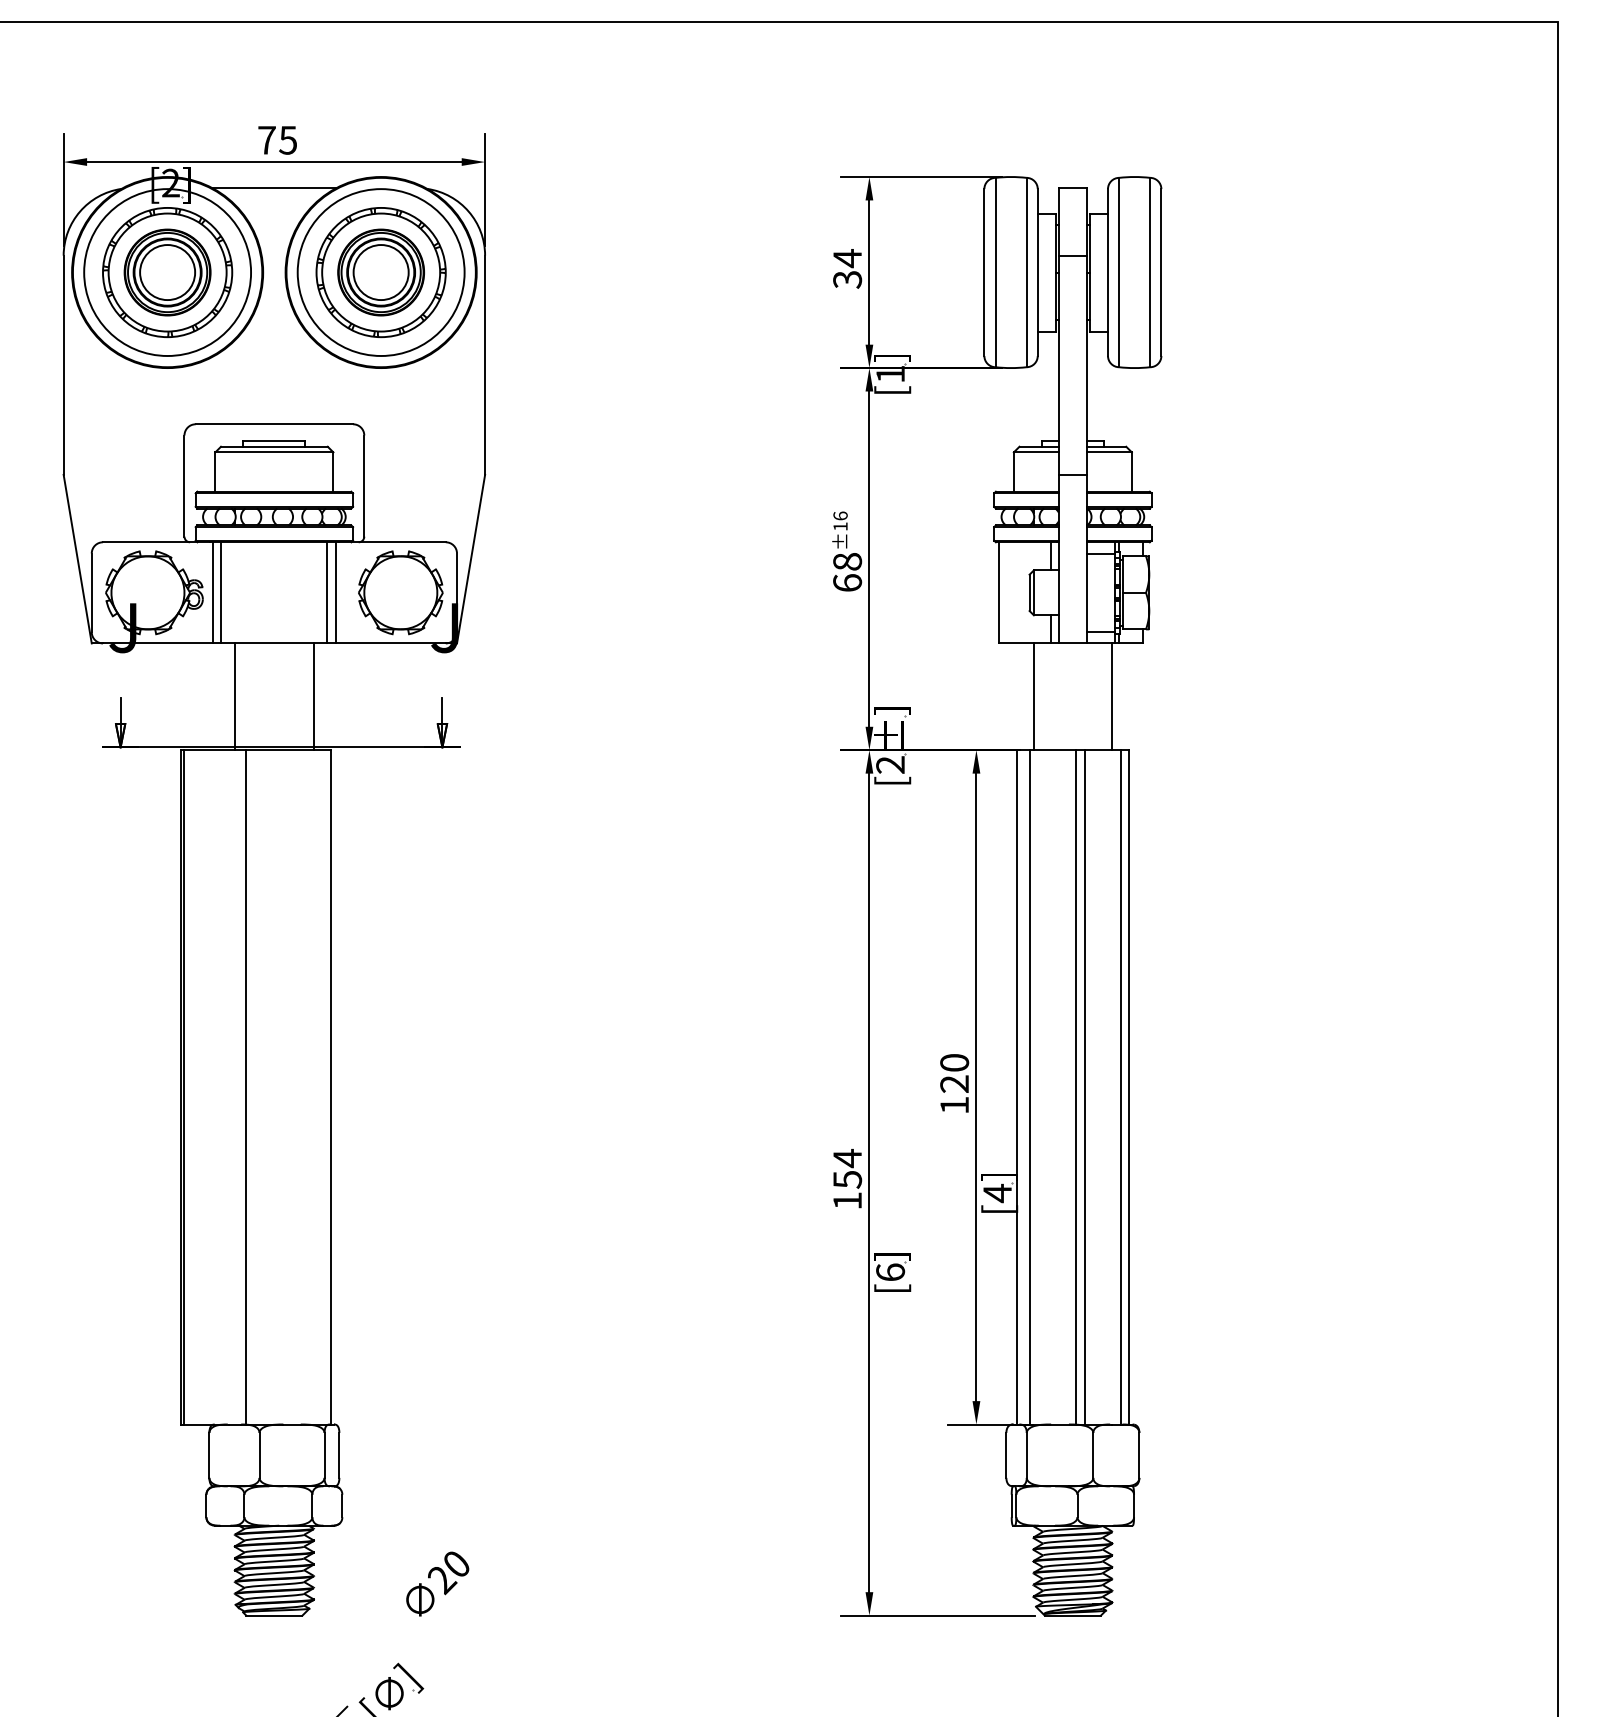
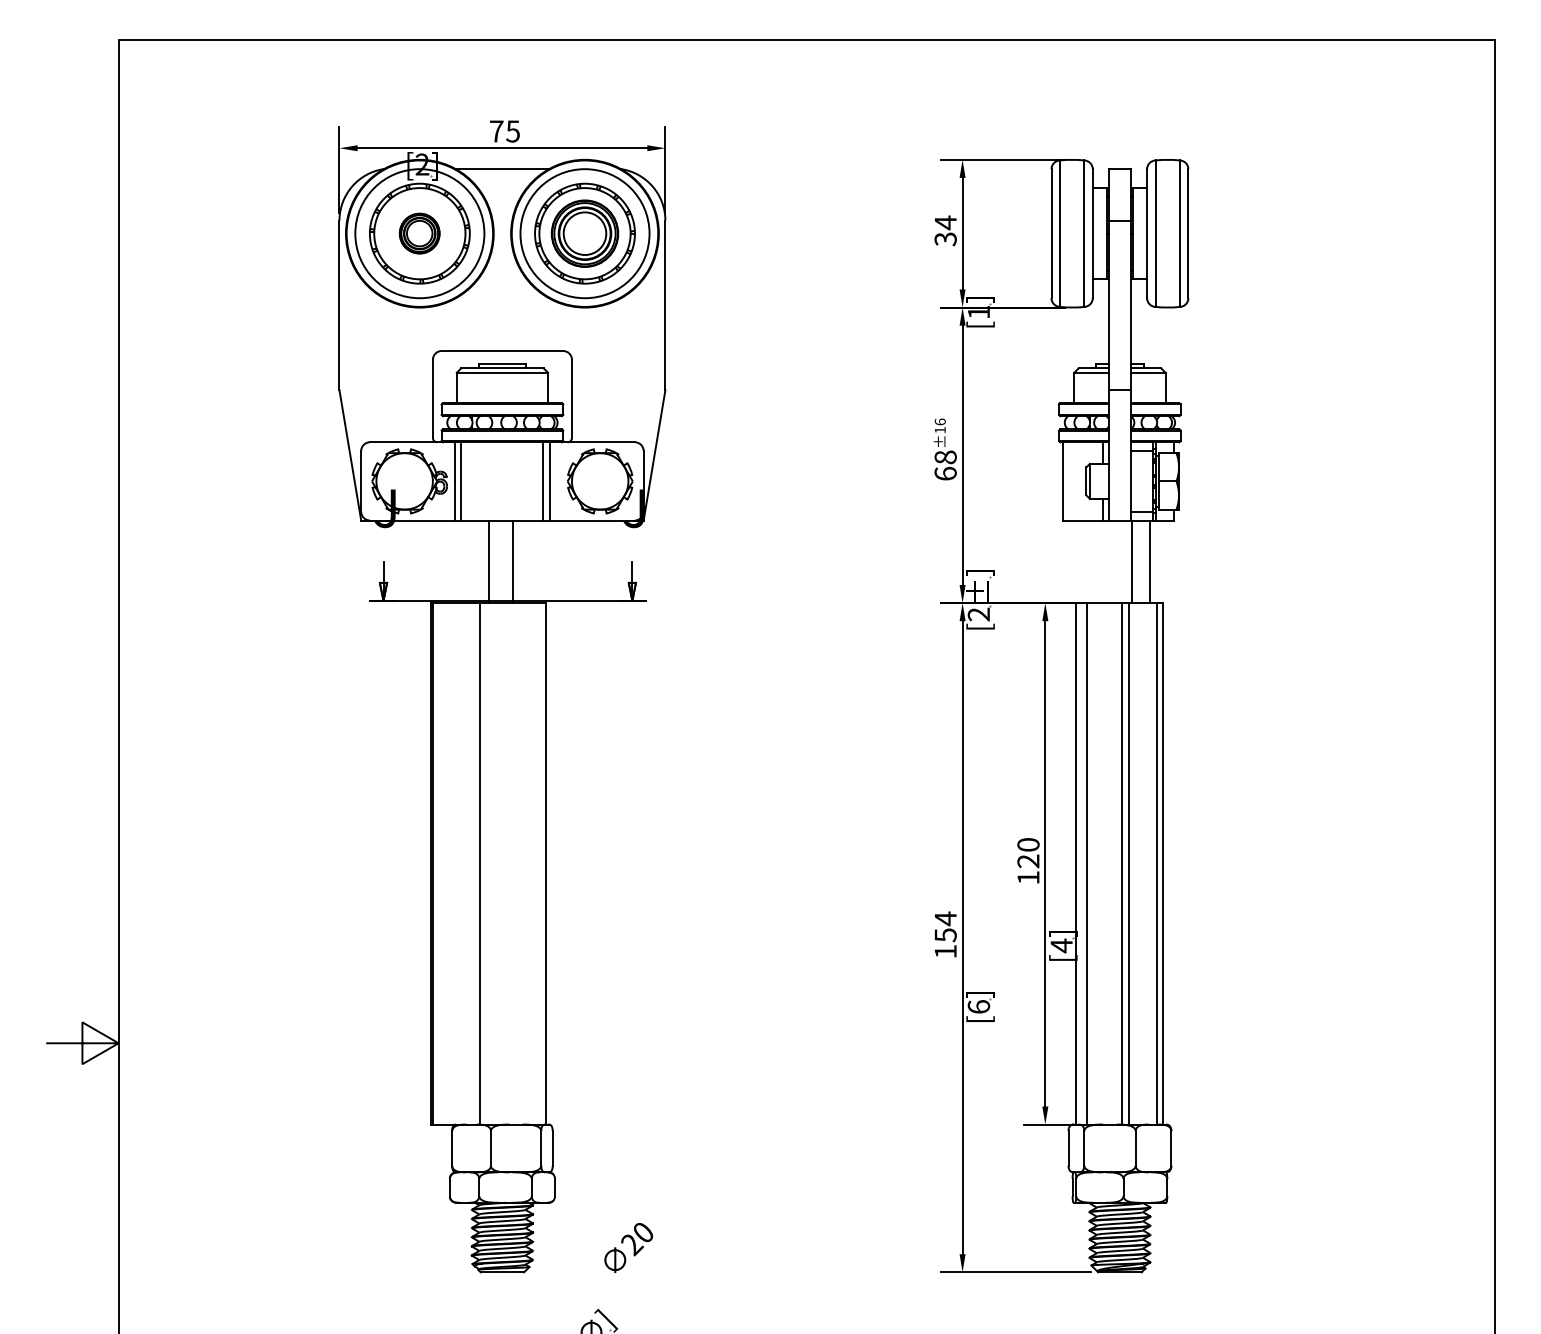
part: (167, 272) -> (419, 233), size x0.6
line: (235, 696) -> (513, 561), moved
line: (313, 696) -> (488, 561), moved
line: (1033, 696) -> (1131, 561), moved

